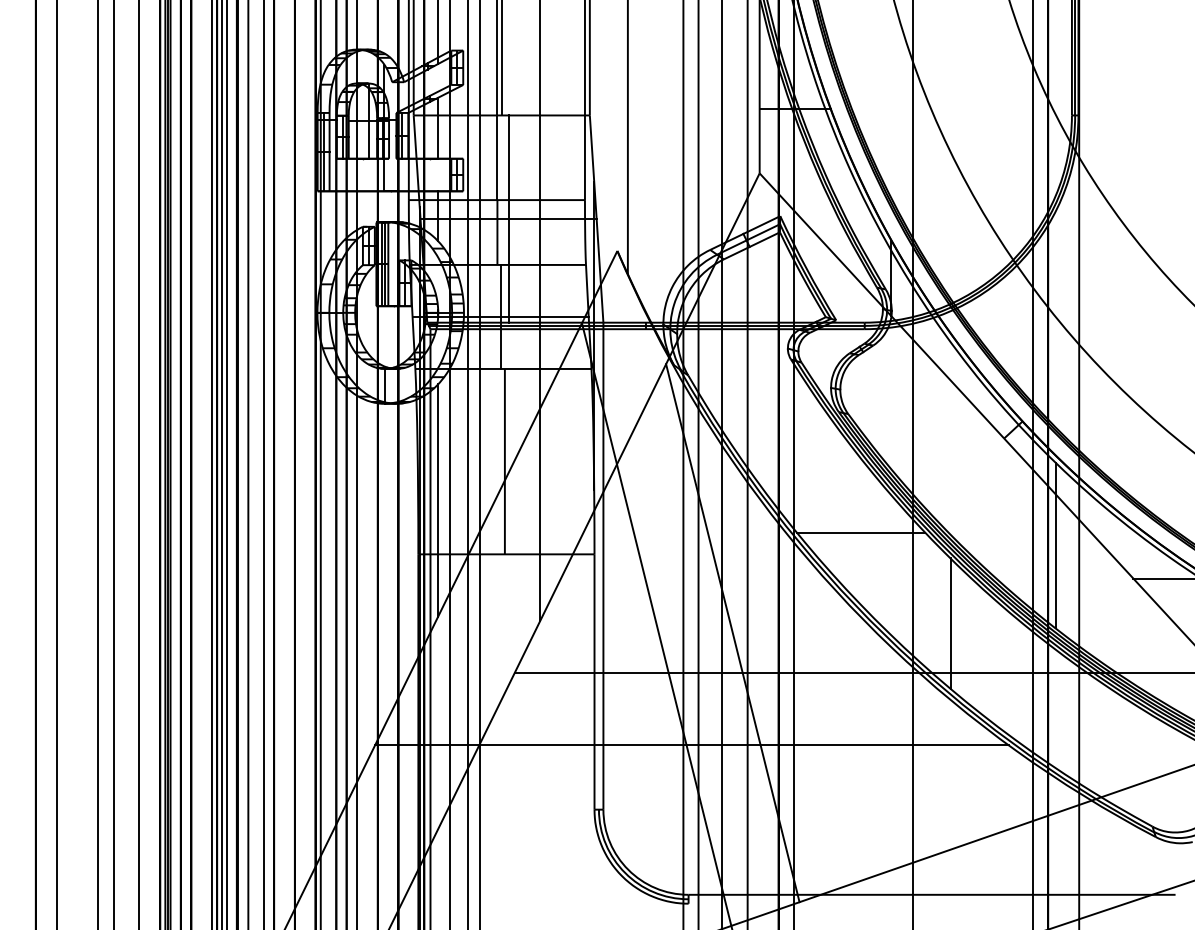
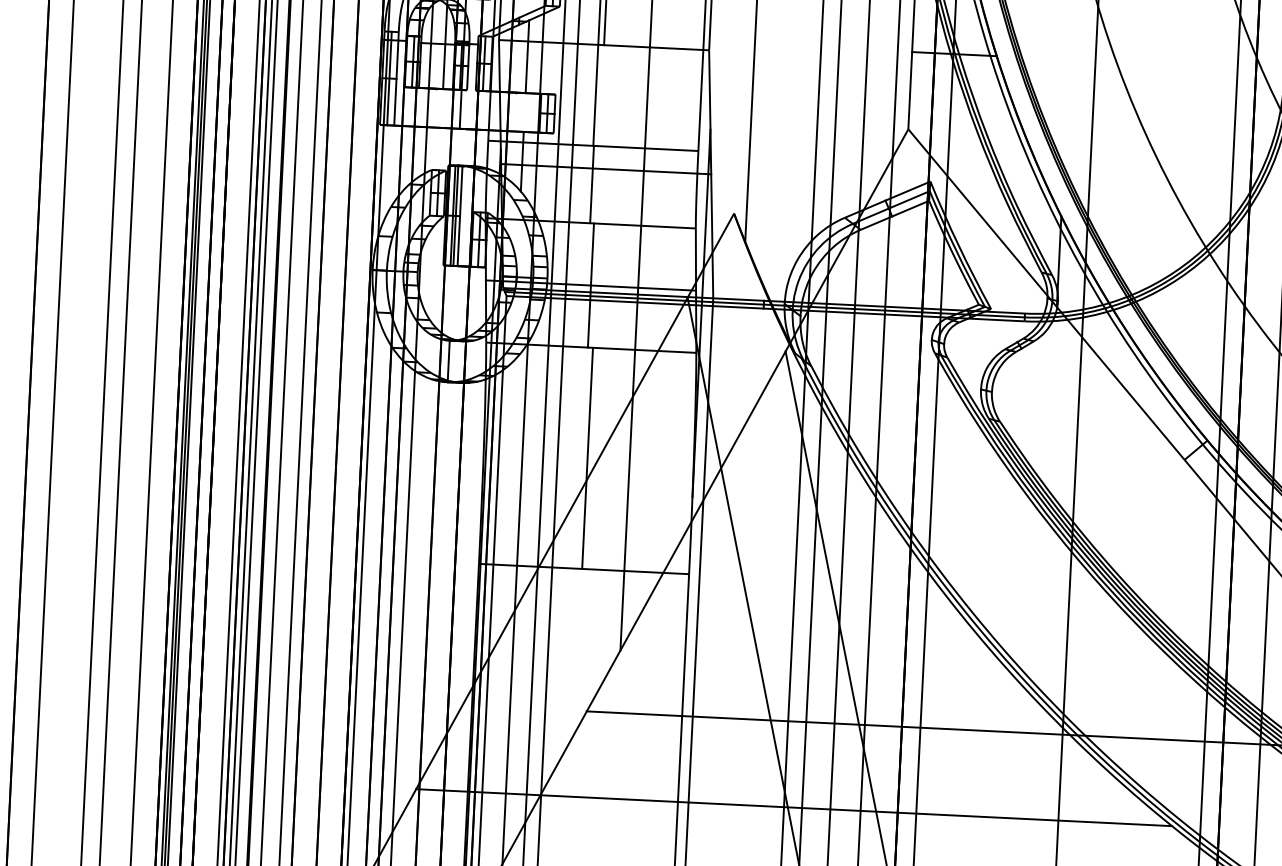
line: (508, 218) -> (606, 168), removed
line: (438, 500) -> (506, 500), removed
line: (861, 532) -> (1008, 563), removed
line: (1055, 545) -> (1239, 590), removed
line: (950, 623) -> (1109, 677), removed

